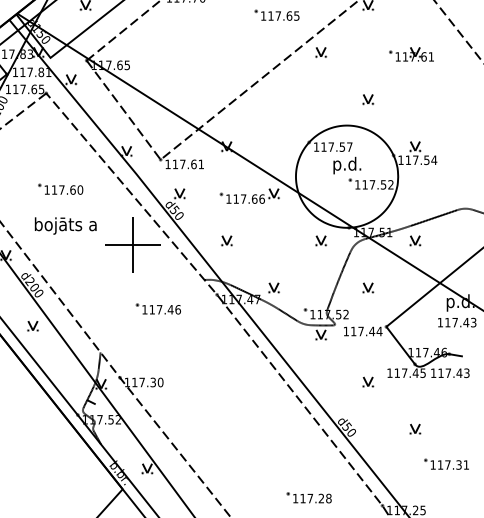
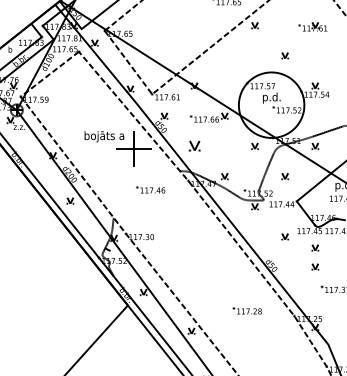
part: (59, 188) -> (87, 112), removed
text: (65, 225) -> (104, 136), moved
part: (226, 241) -> (194, 146), size x1.6
part: (415, 398) -> (315, 247), added

